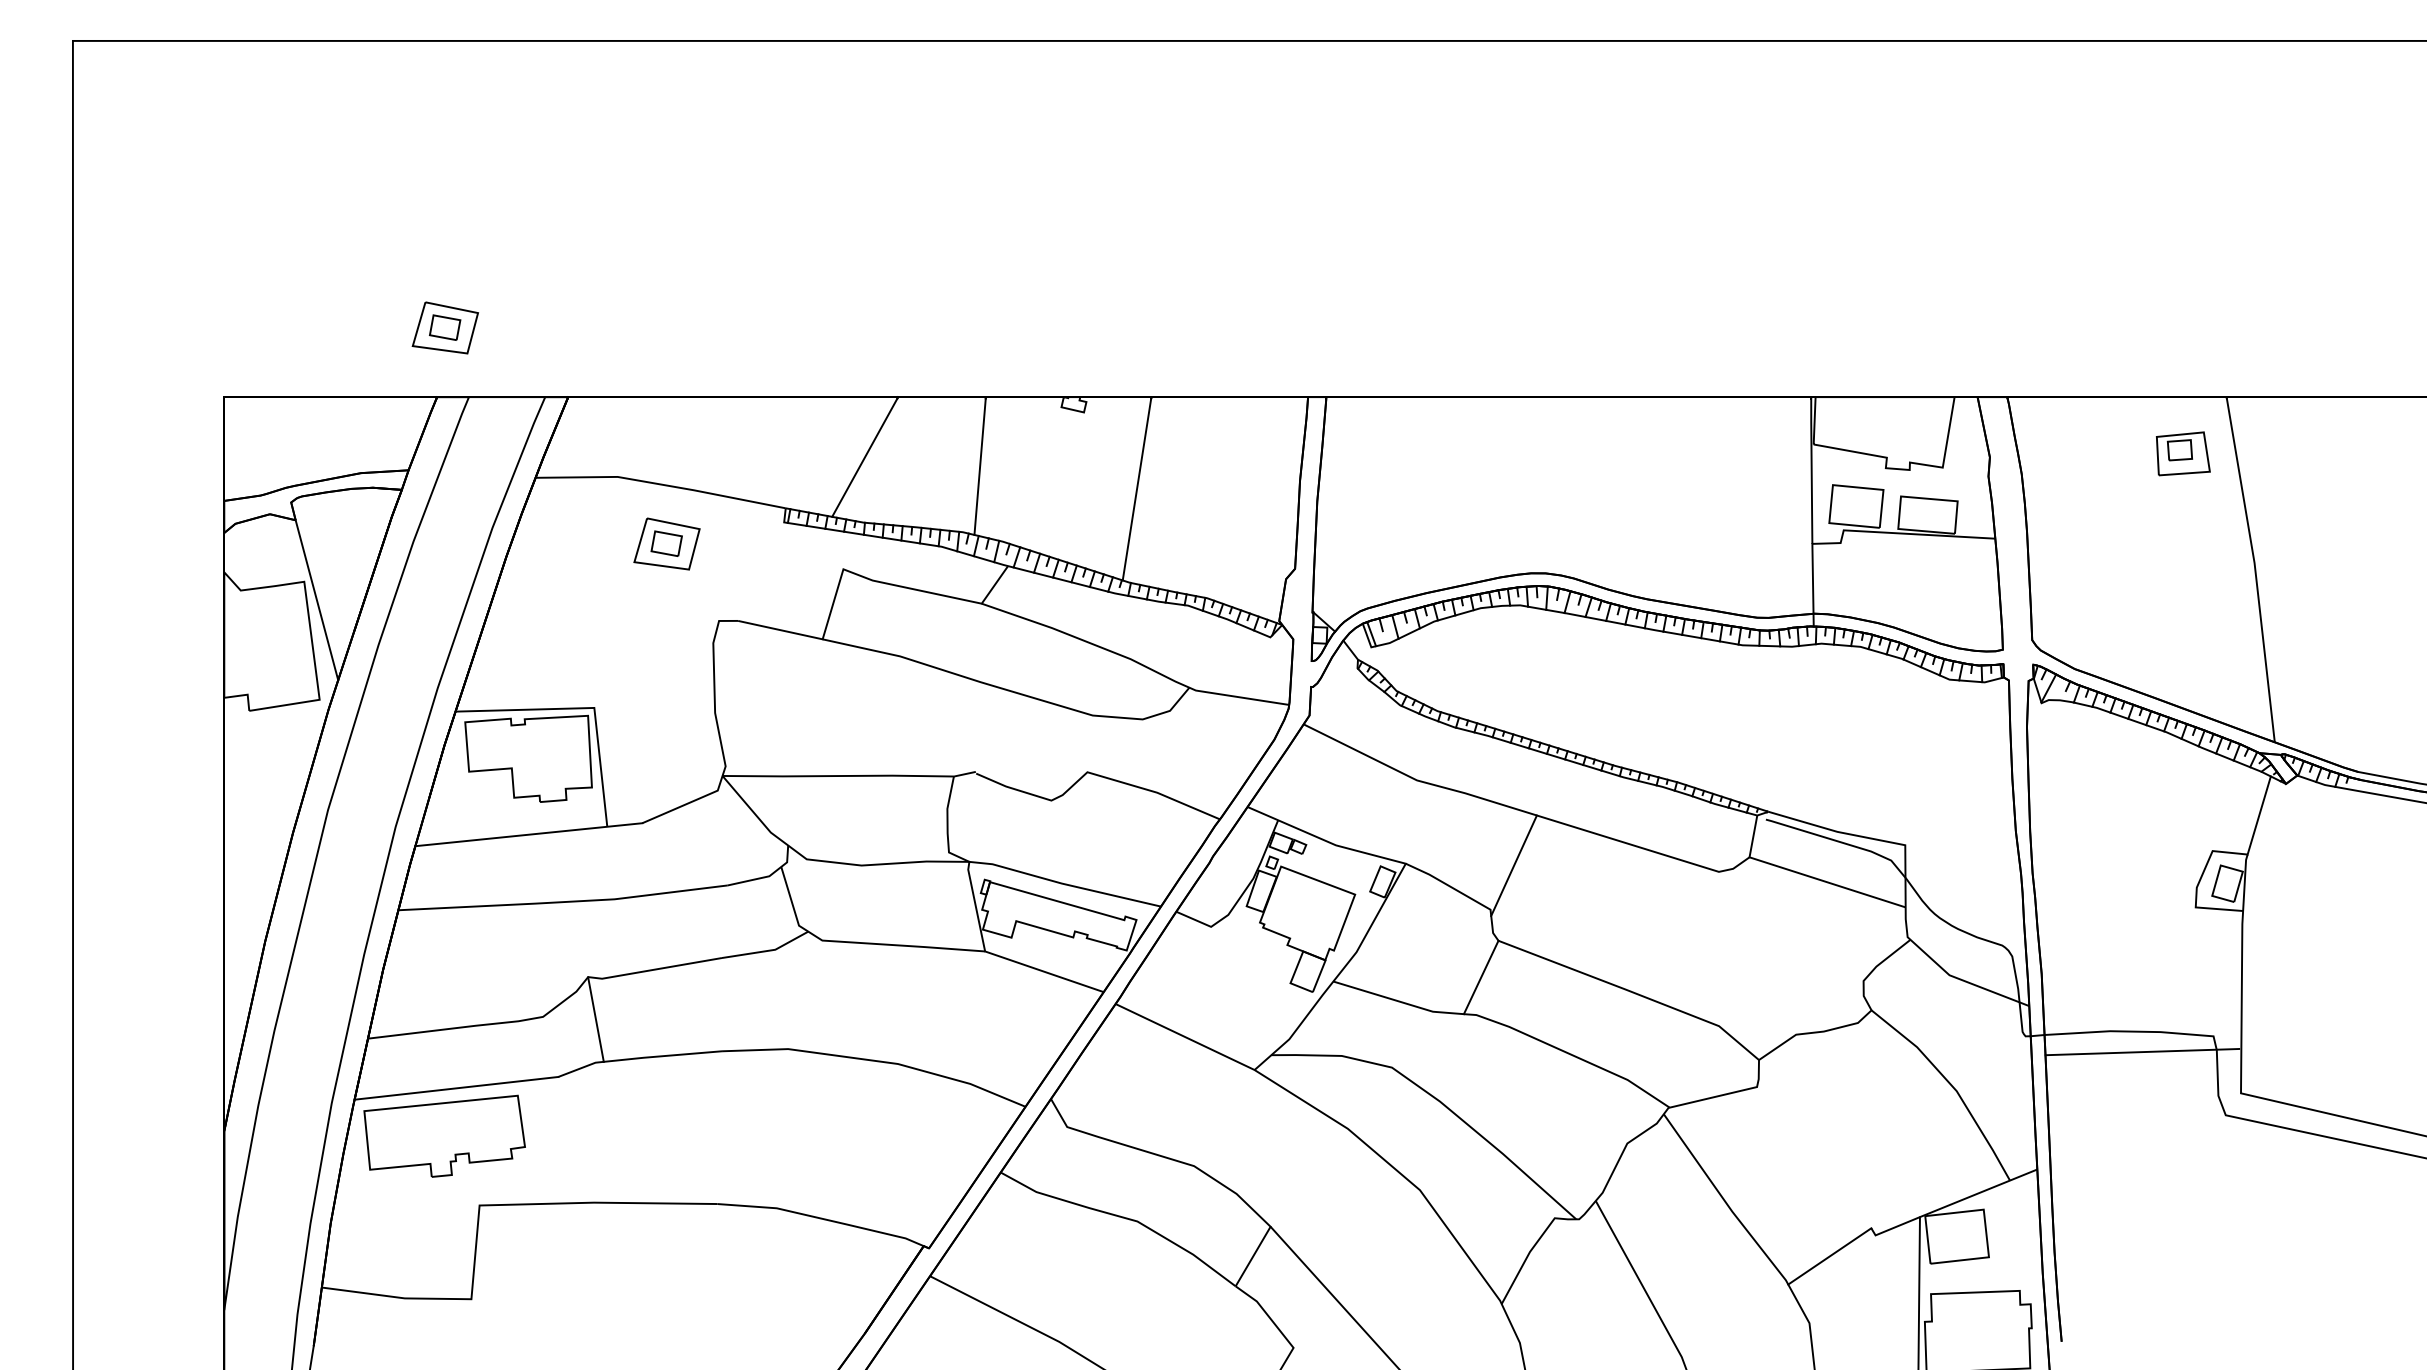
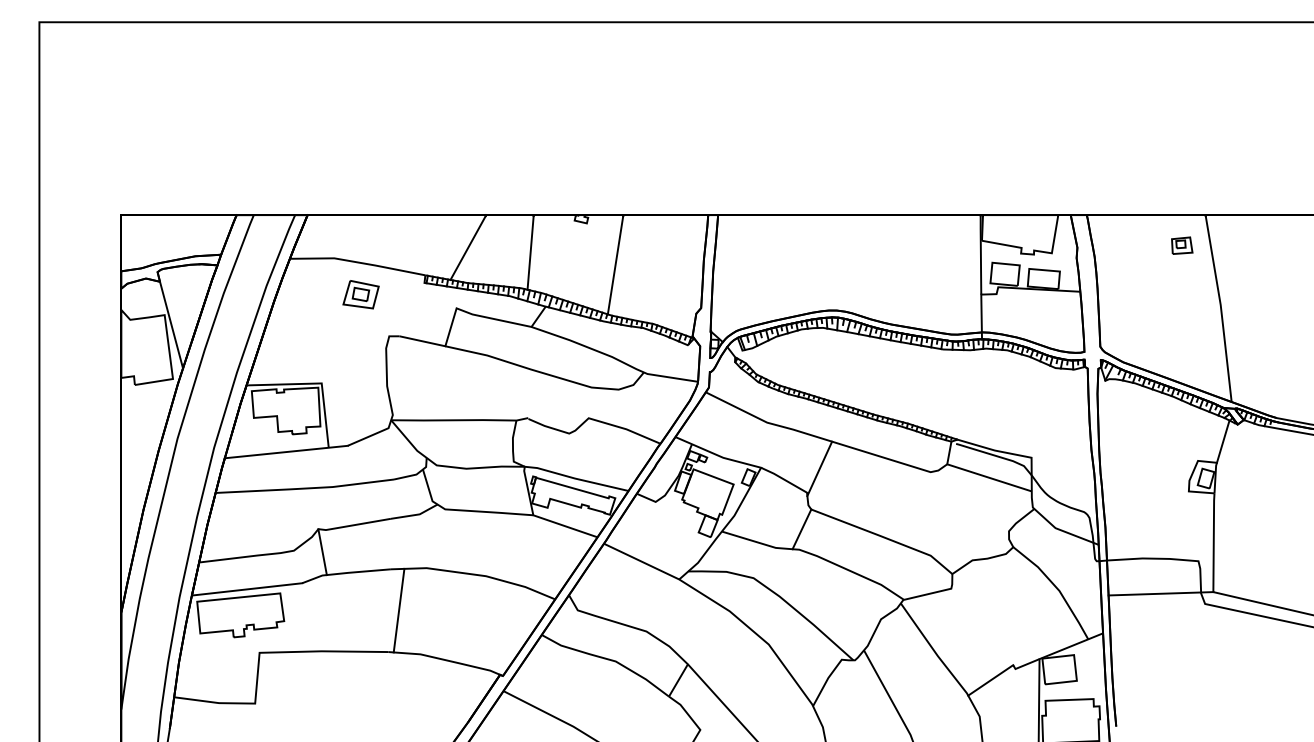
part: (444, 327) -> (240, 177), removed
part: (2183, 453) -> (1182, 245), size x0.71
line: (2141, 1051) -> (1160, 593), moved
line: (736, 1127) -> (398, 610), added

